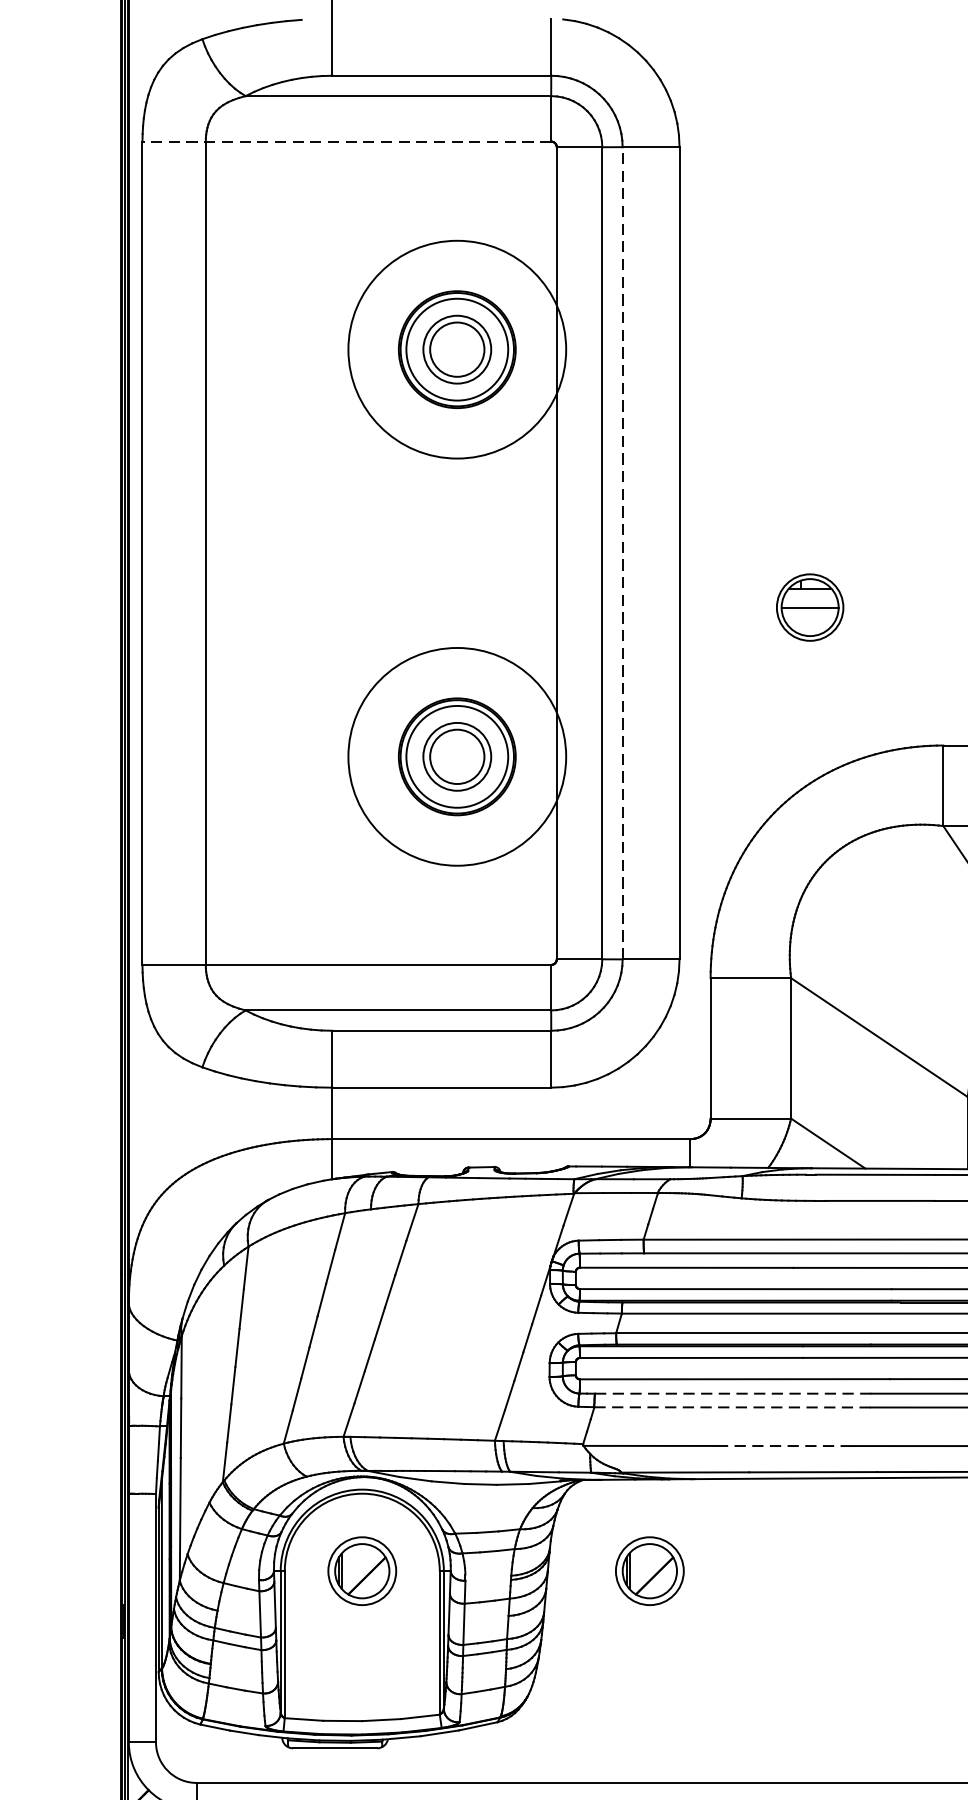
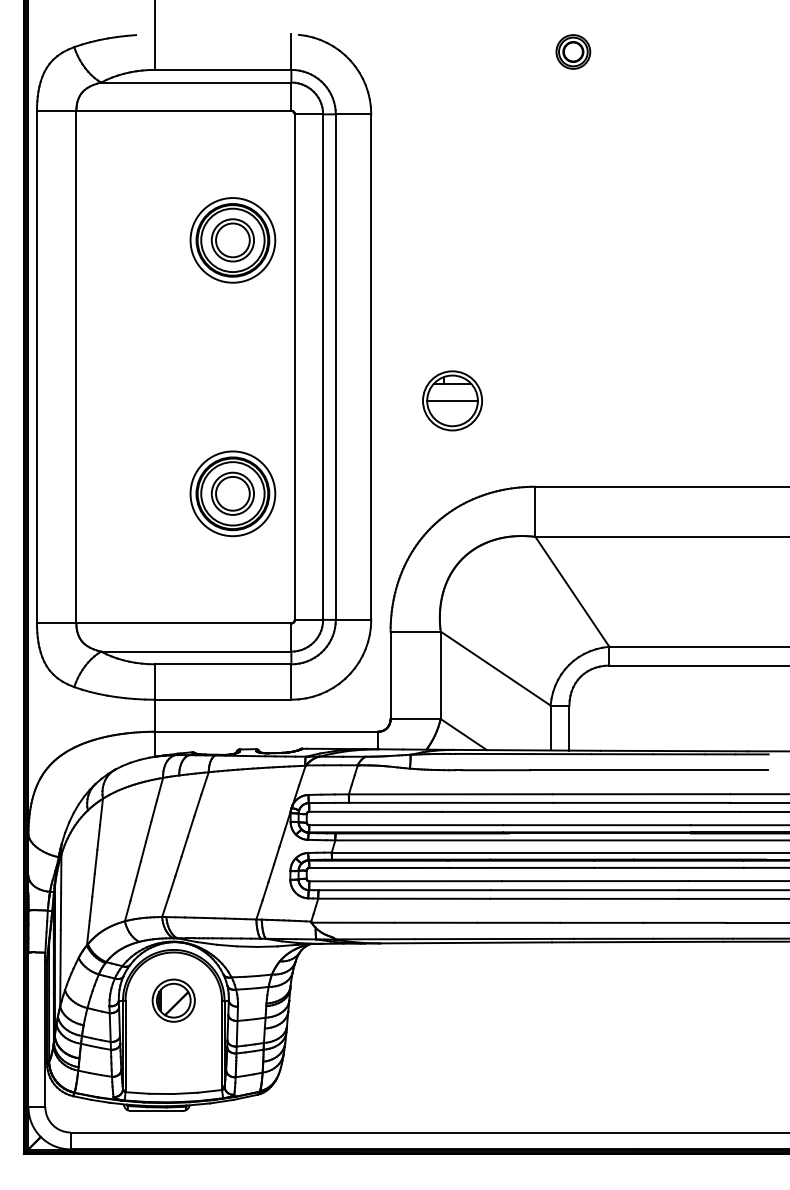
line: (345, 140) -> (163, 110), dashed -> solid
circle: (456, 349) -> (232, 240), size x0.62
line: (622, 553) -> (335, 367), dashed -> solid
part: (810, 606) -> (452, 400), size x1.43
circle: (456, 756) -> (232, 493), size x0.62
line: (732, 1394) -> (404, 890), dashed -> solid
line: (732, 1406) -> (404, 898), dashed -> solid
line: (784, 1445) -> (436, 922), dashed -> solid
part: (649, 1570) -> (352, 1000), removed

